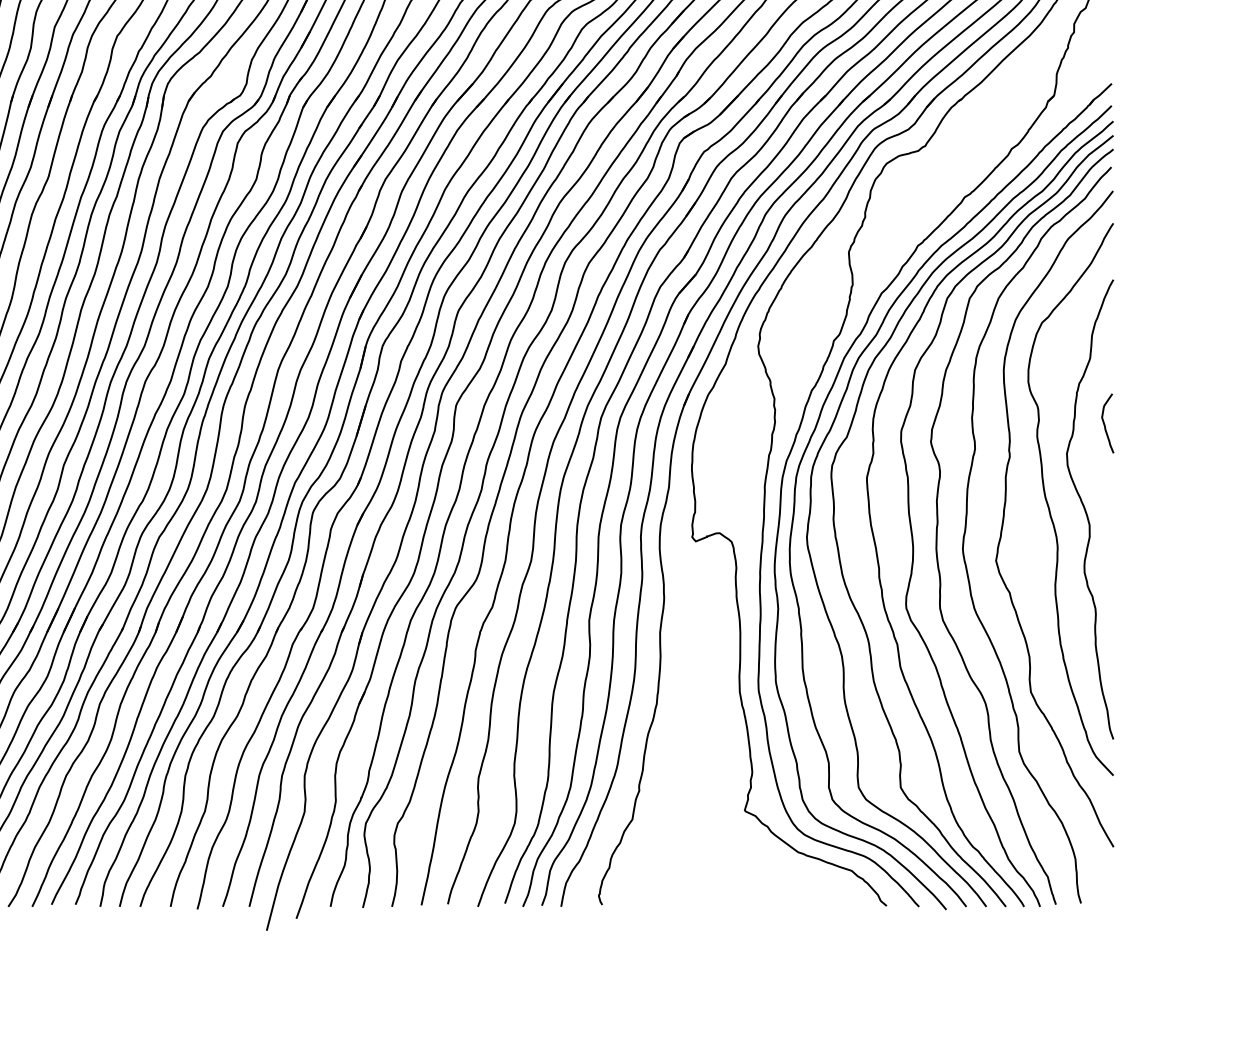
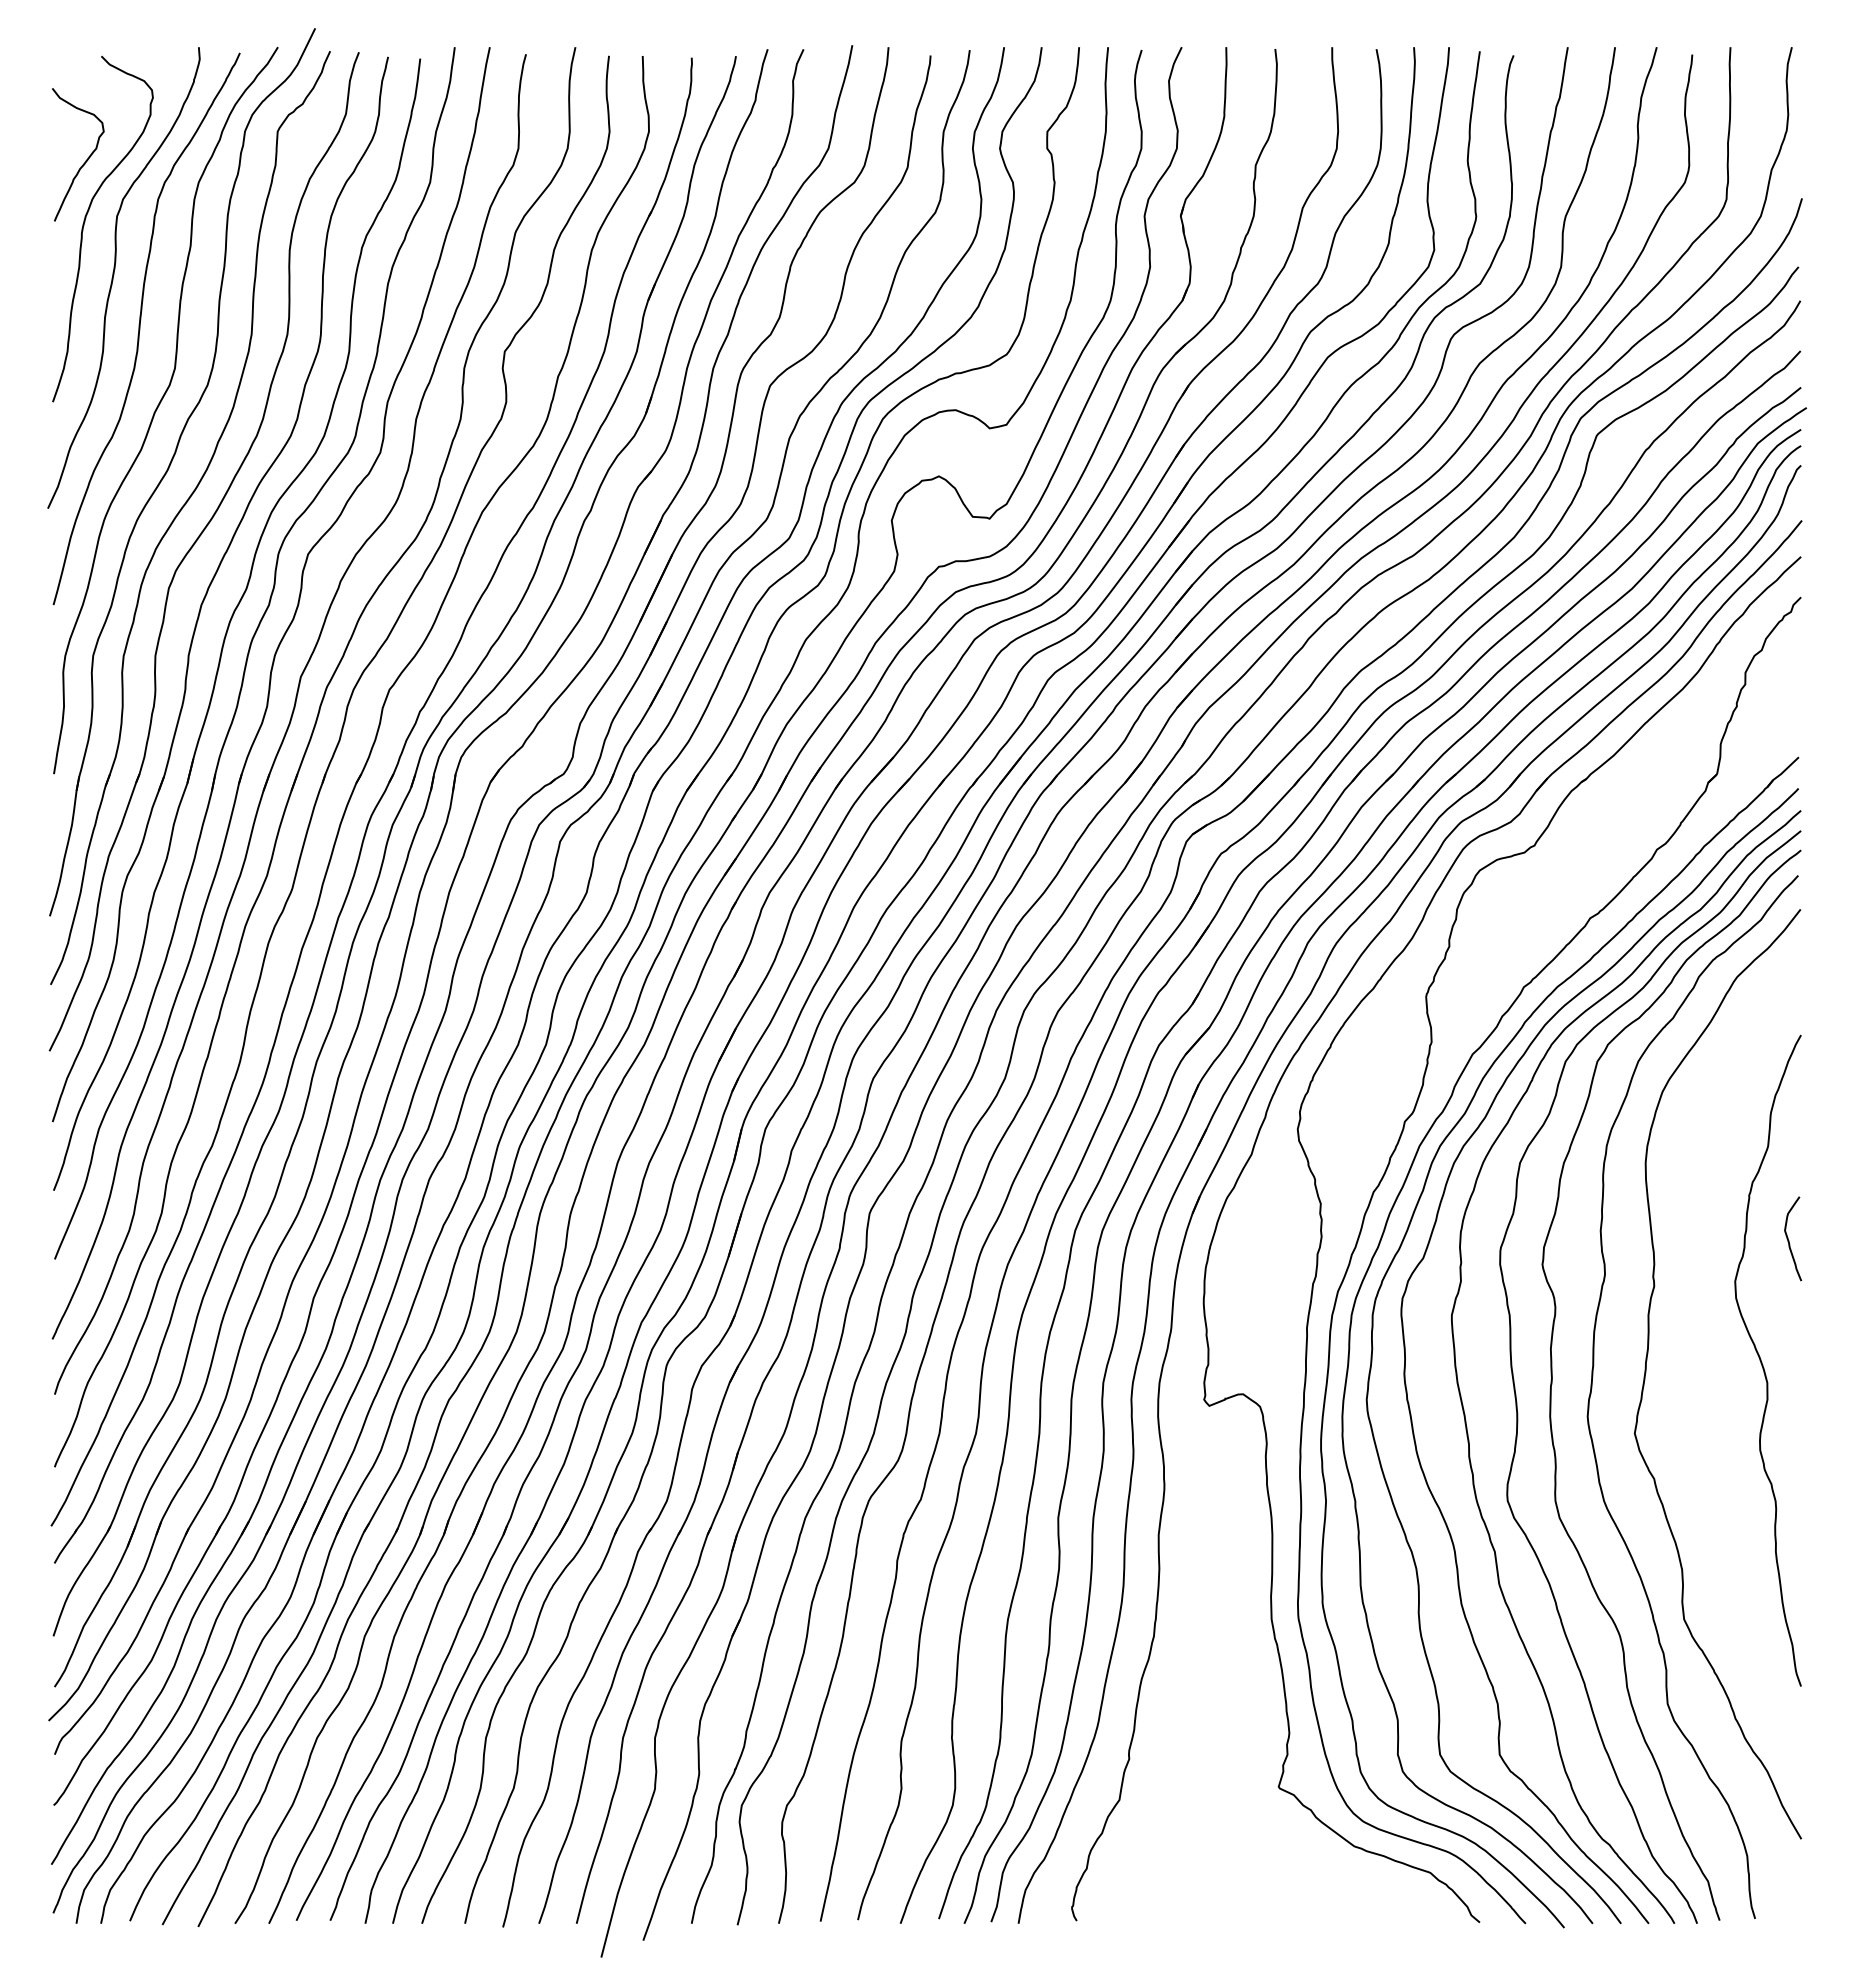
curve: (1049, 507) -> (1710, 1357), removed

